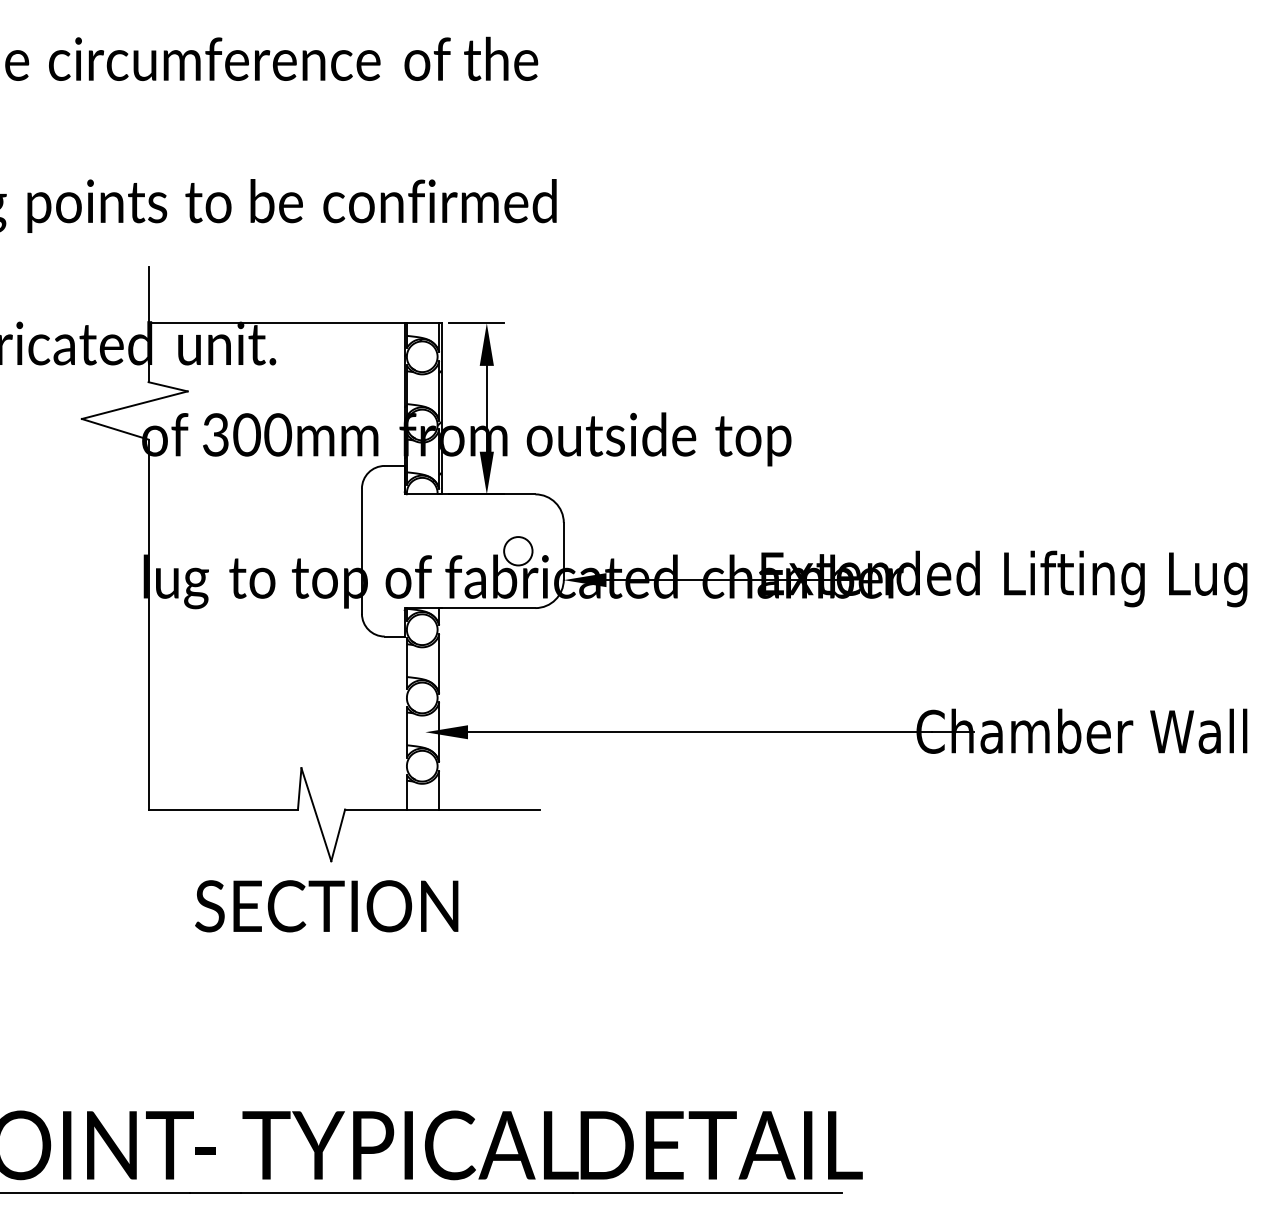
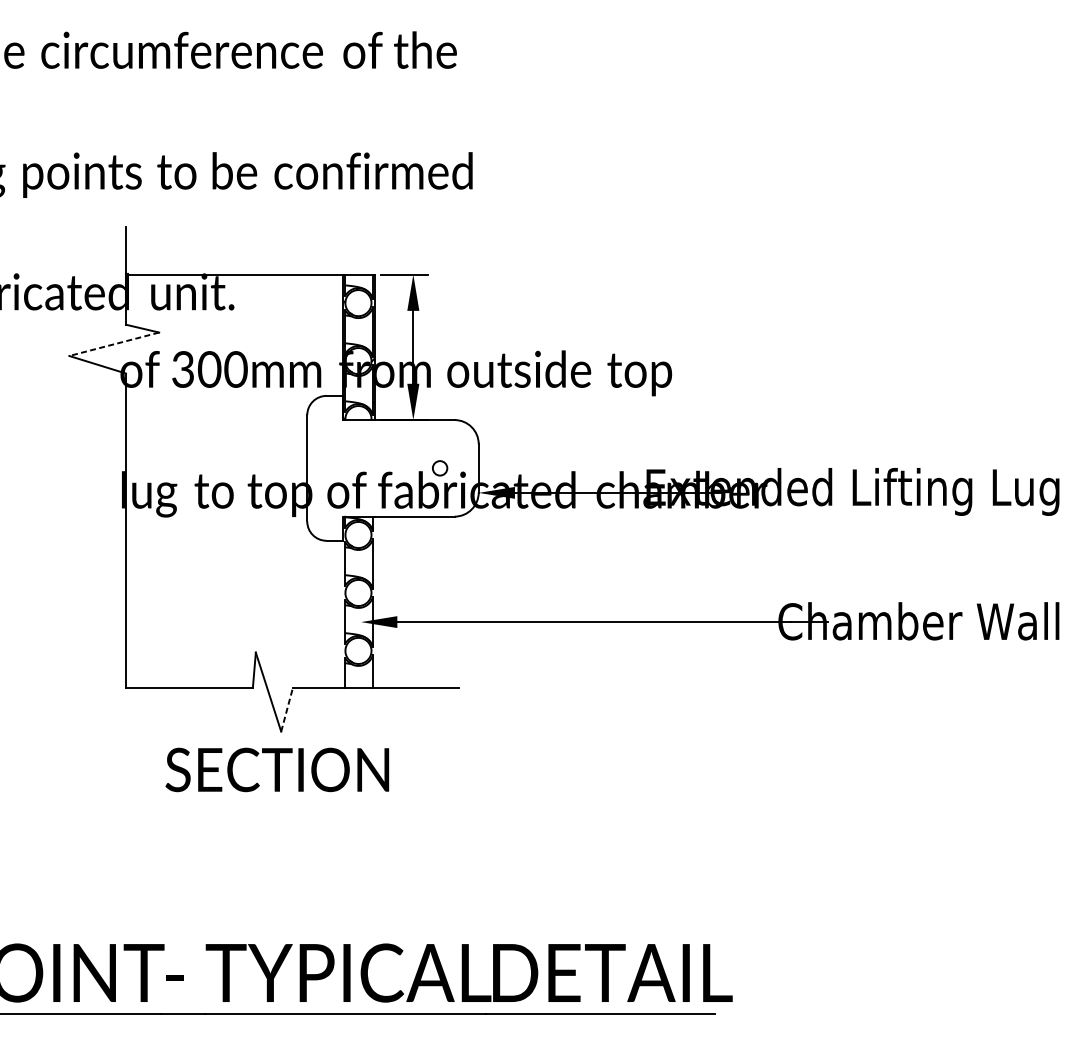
line: (134, 405) -> (114, 344), solid -> dashed
circle: (518, 551) -> (440, 468), size x0.6
line: (338, 835) -> (287, 709), solid -> dashed

